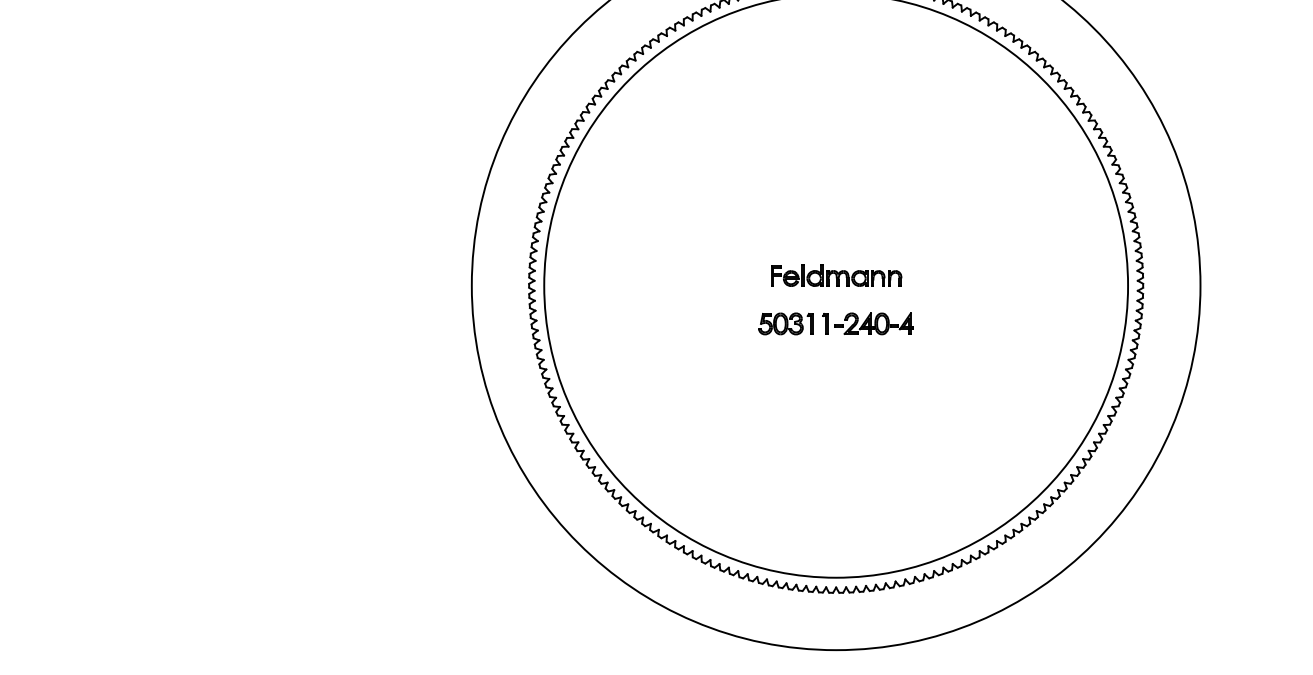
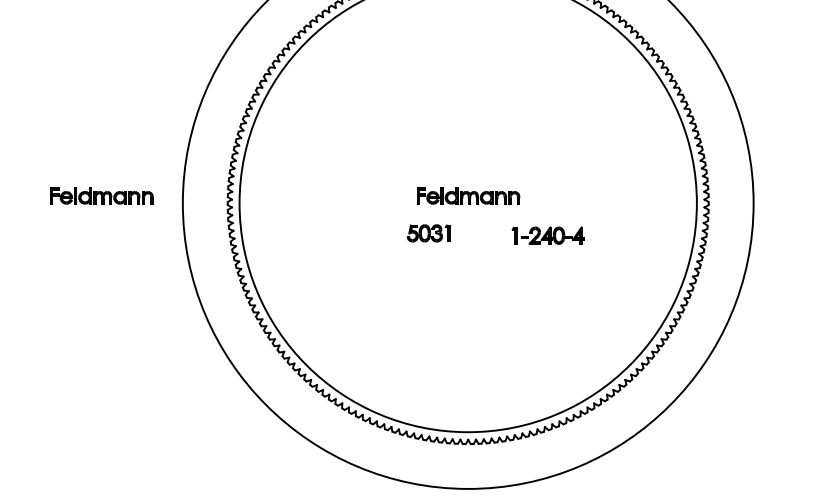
part: (368, 275) -> (101, 195), added
part: (867, 323) -> (547, 235), moved

